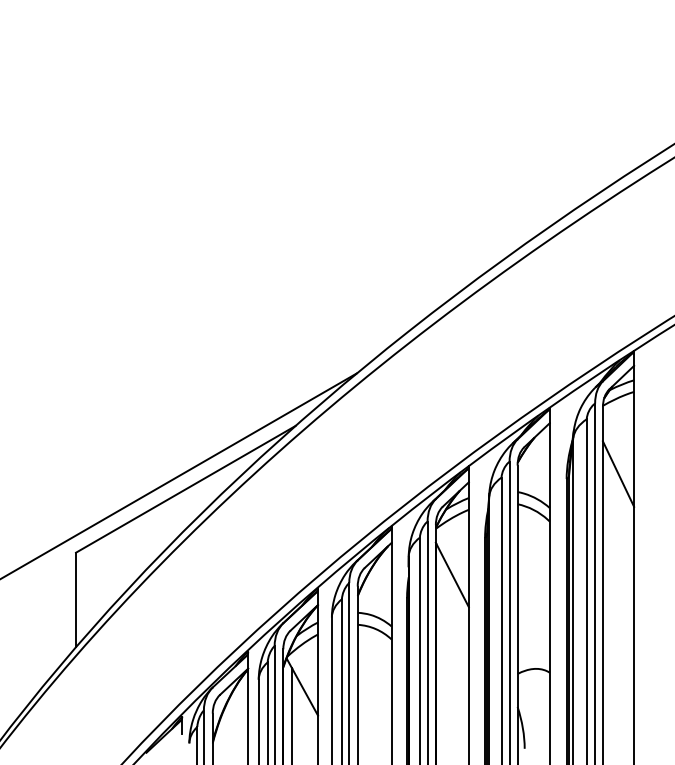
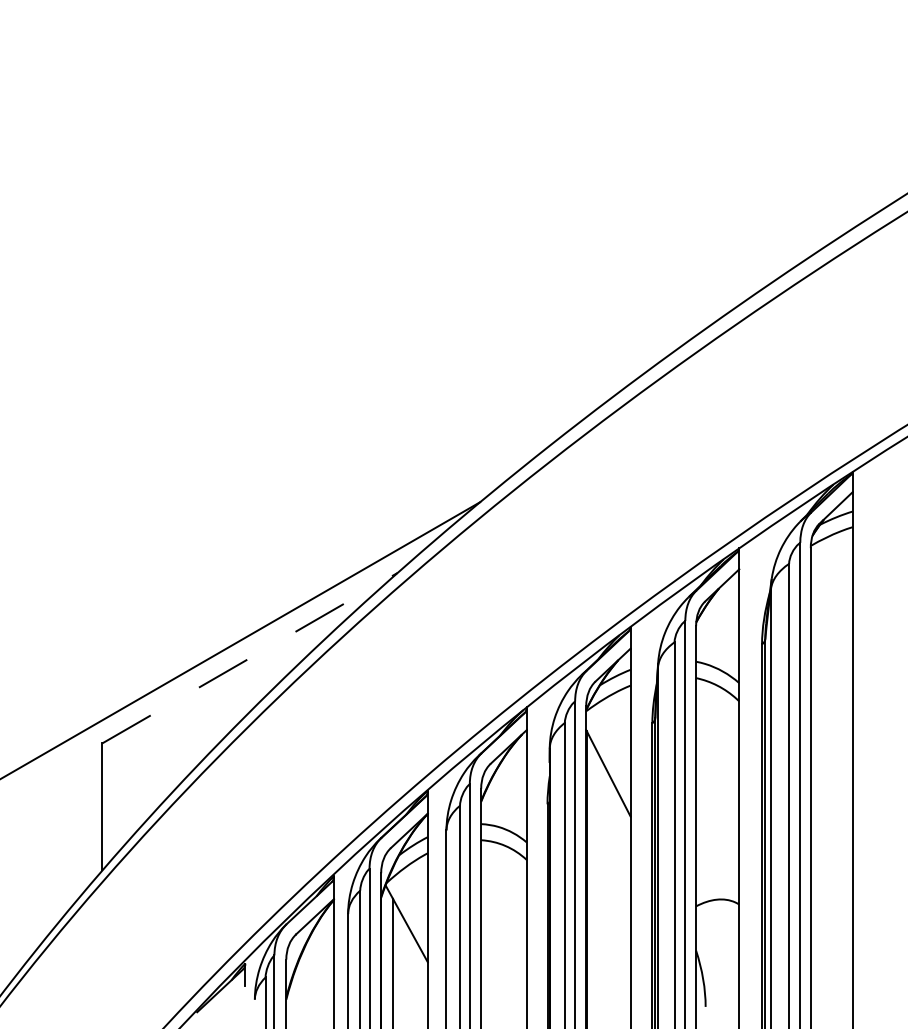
line: (618, 473) -> (831, 637), removed
line: (186, 488) -> (250, 657), solid -> dashed

